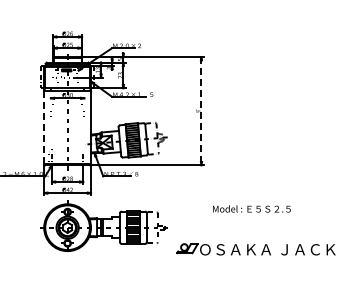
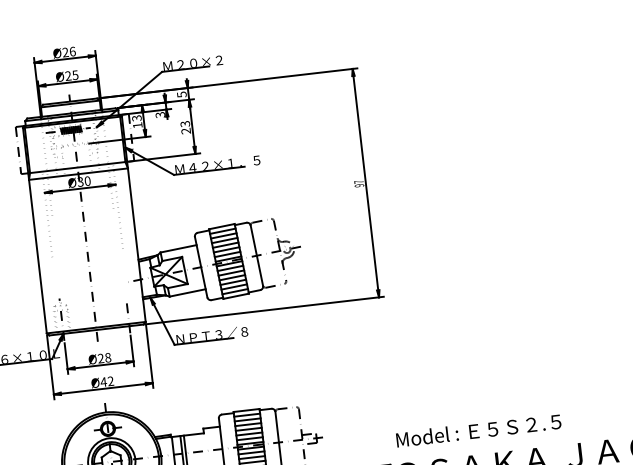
line: (201, 111) -> (365, 183), dashed -> solid
line: (44, 128) -> (38, 258), dashed -> solid
text: (251, 208) -> (477, 429), moved

